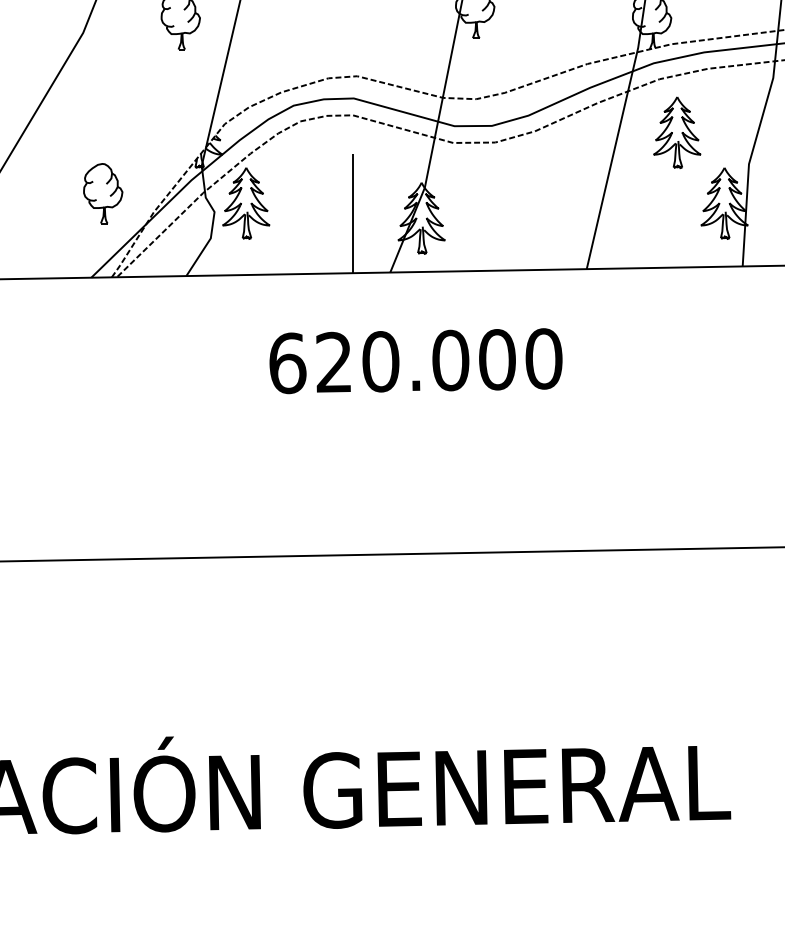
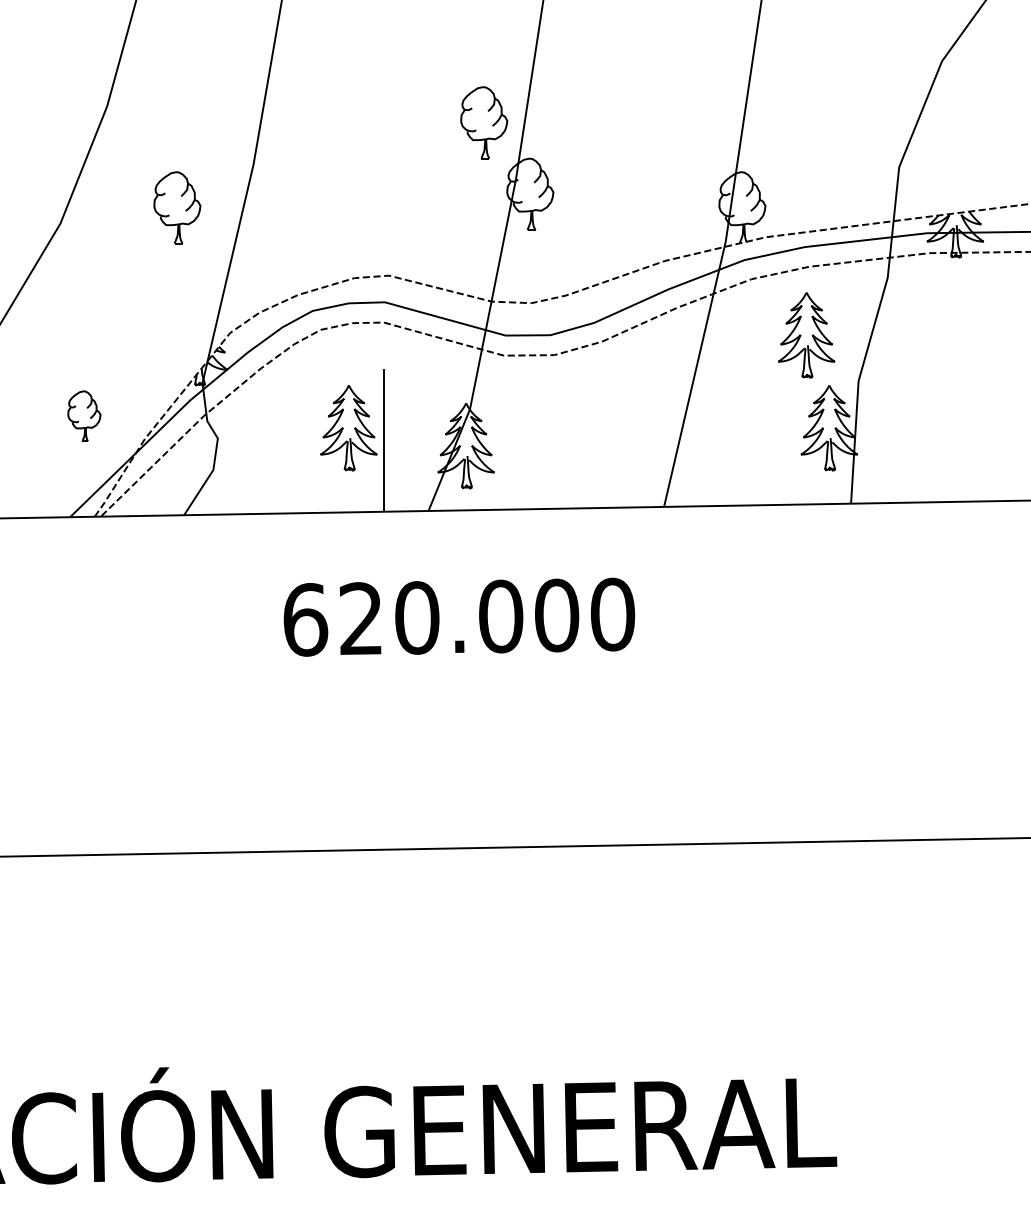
part: (677, 132) -> (806, 335), moved
part: (103, 192) -> (84, 415), size x0.7
part: (245, 203) -> (348, 428), moved

